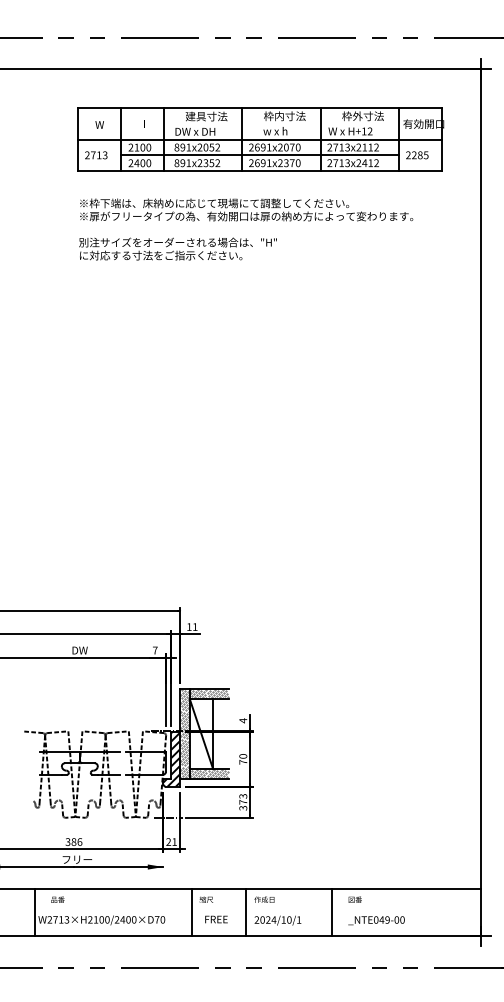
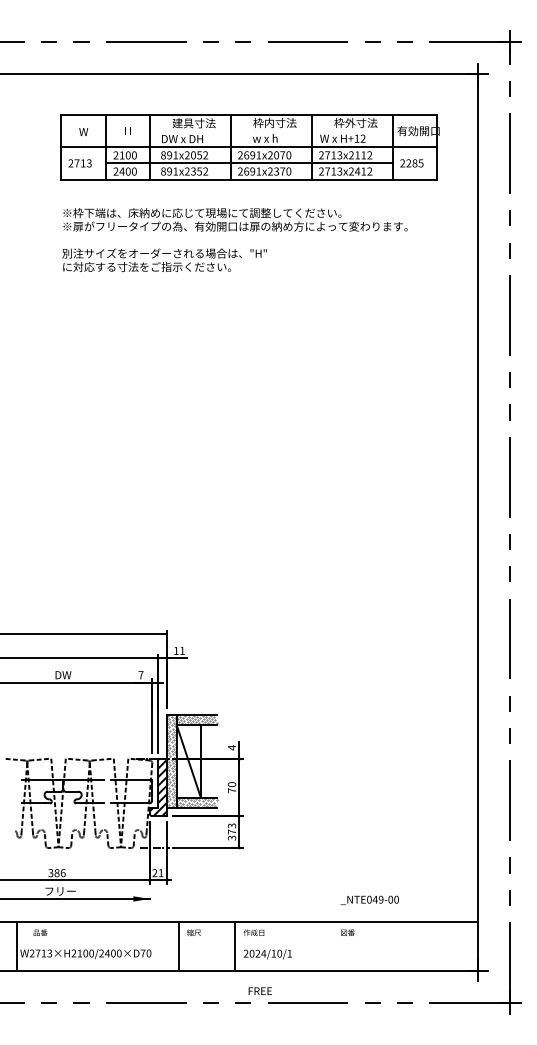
line: (332, 913) -> (324, 946), removed
text: (215, 918) -> (259, 990), moved
text: (376, 919) -> (369, 899), moved

